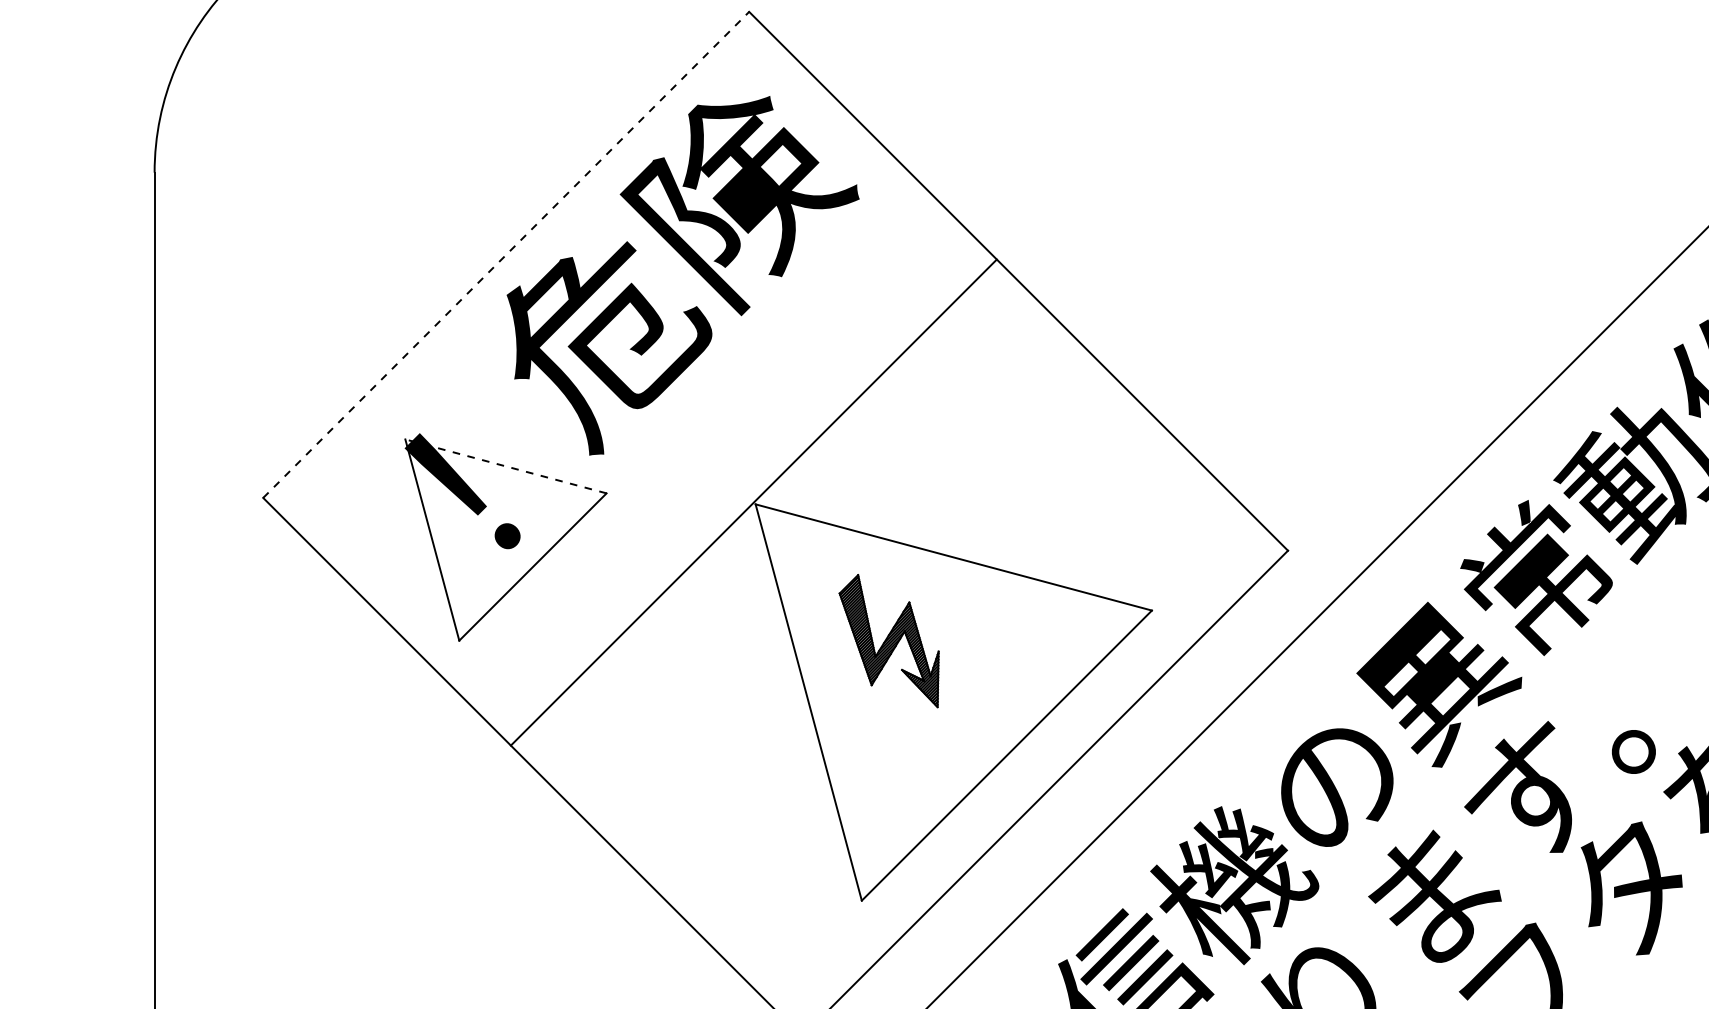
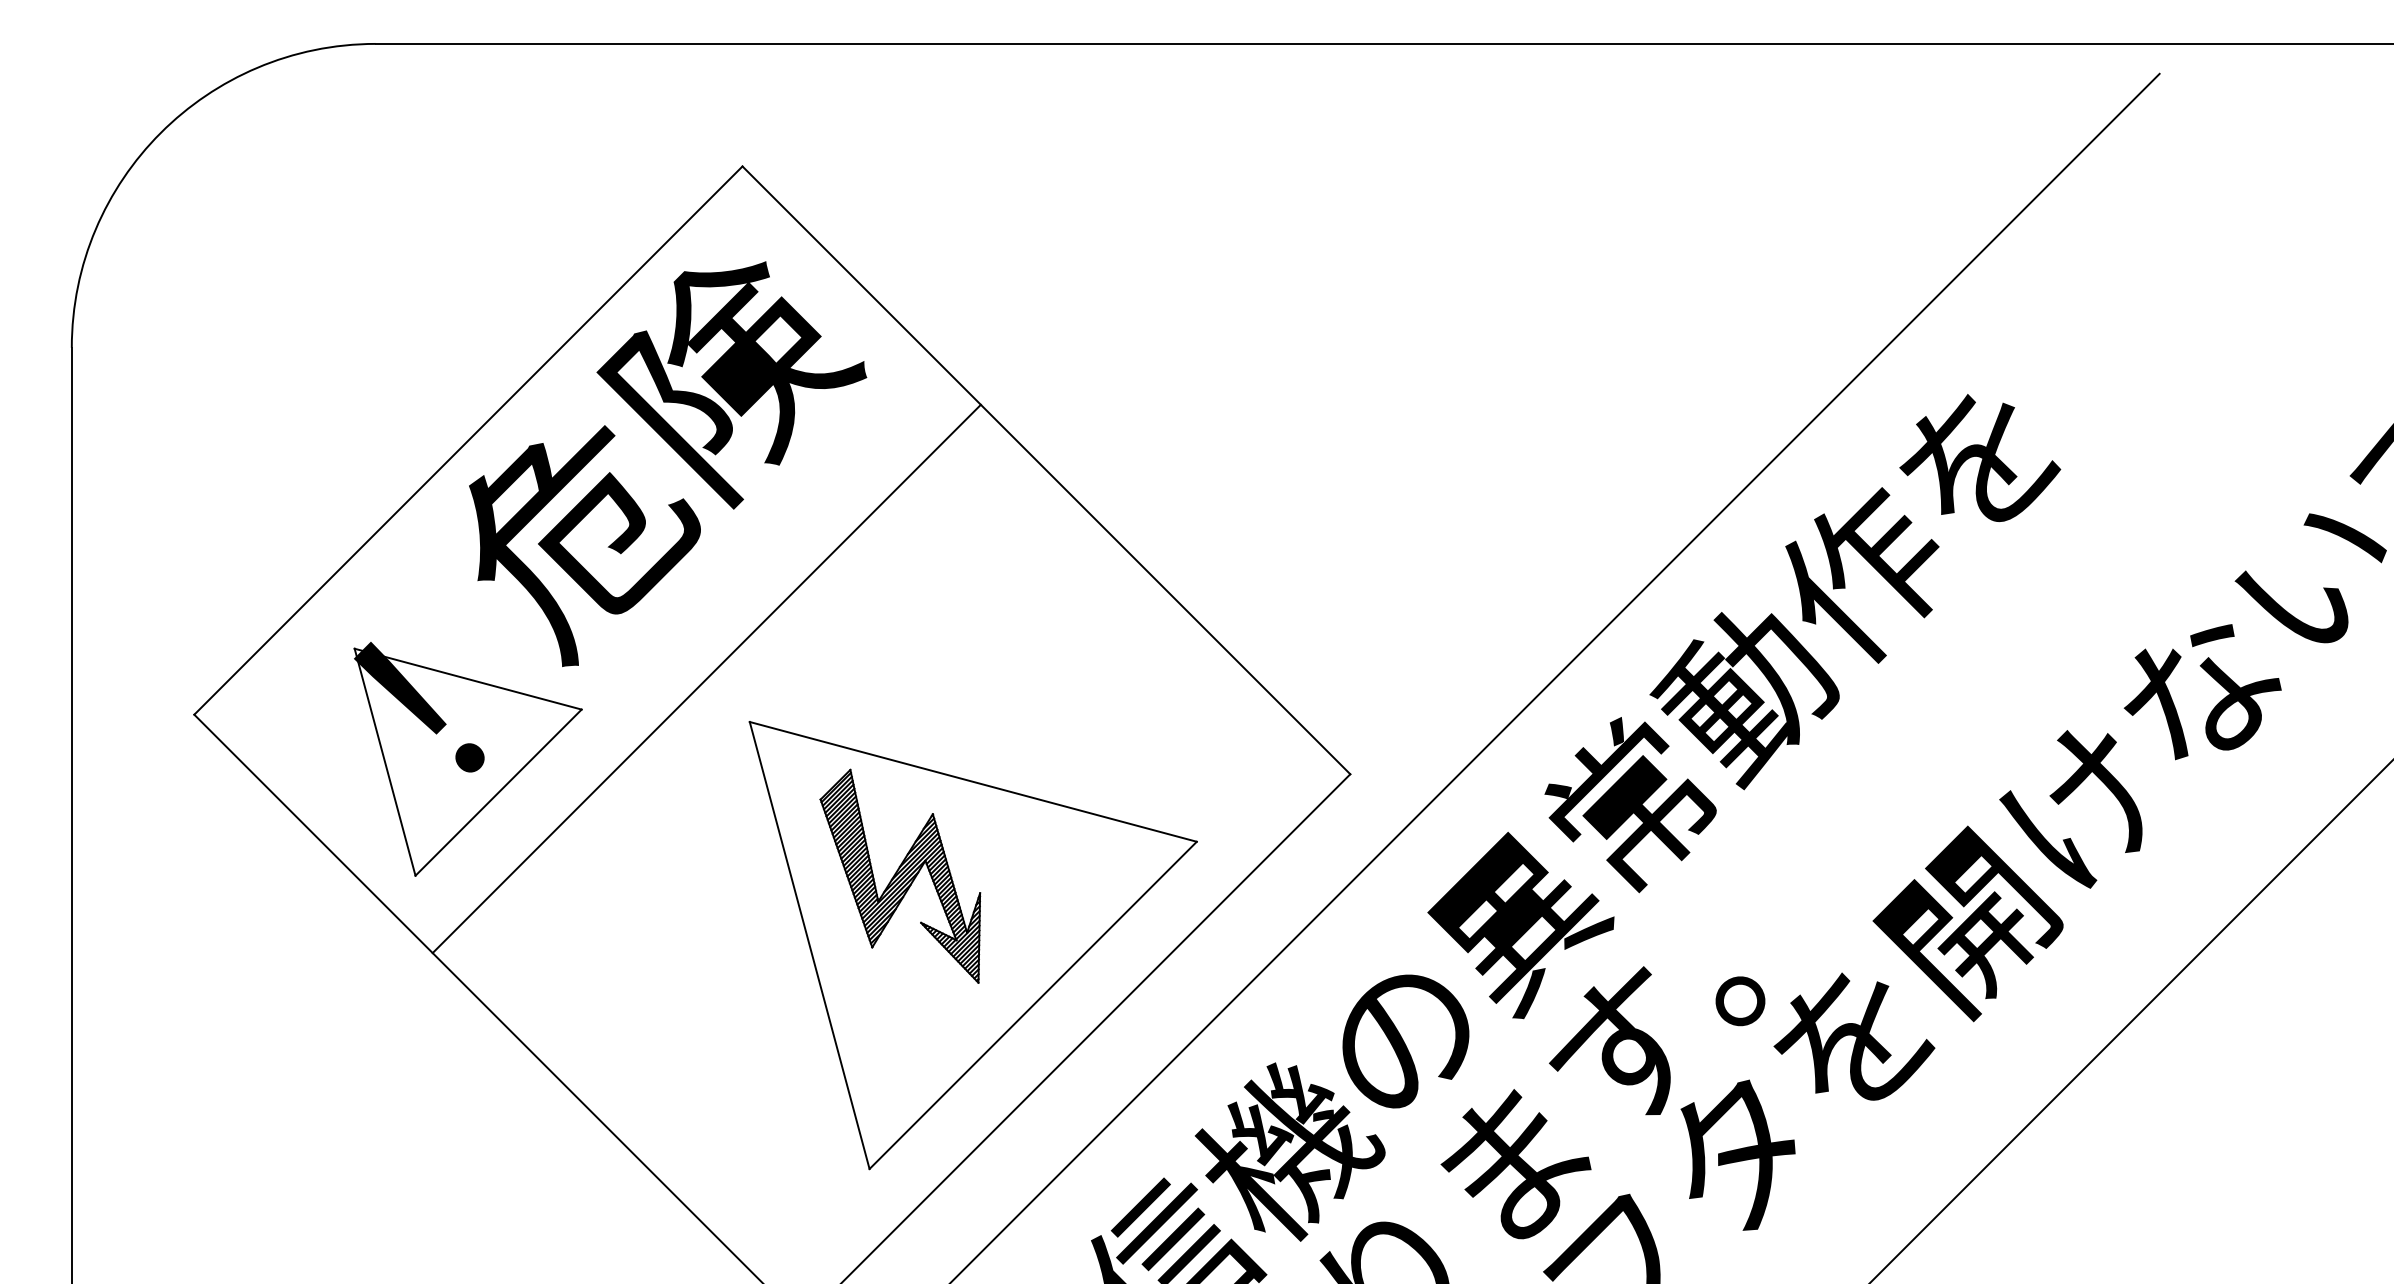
line: (506, 254) -> (468, 440), dashed -> solid
line: (505, 466) -> (467, 679), dashed -> solid
line: (753, 502) -> (706, 678), moved
part: (889, 640) -> (900, 875), size x1.43

